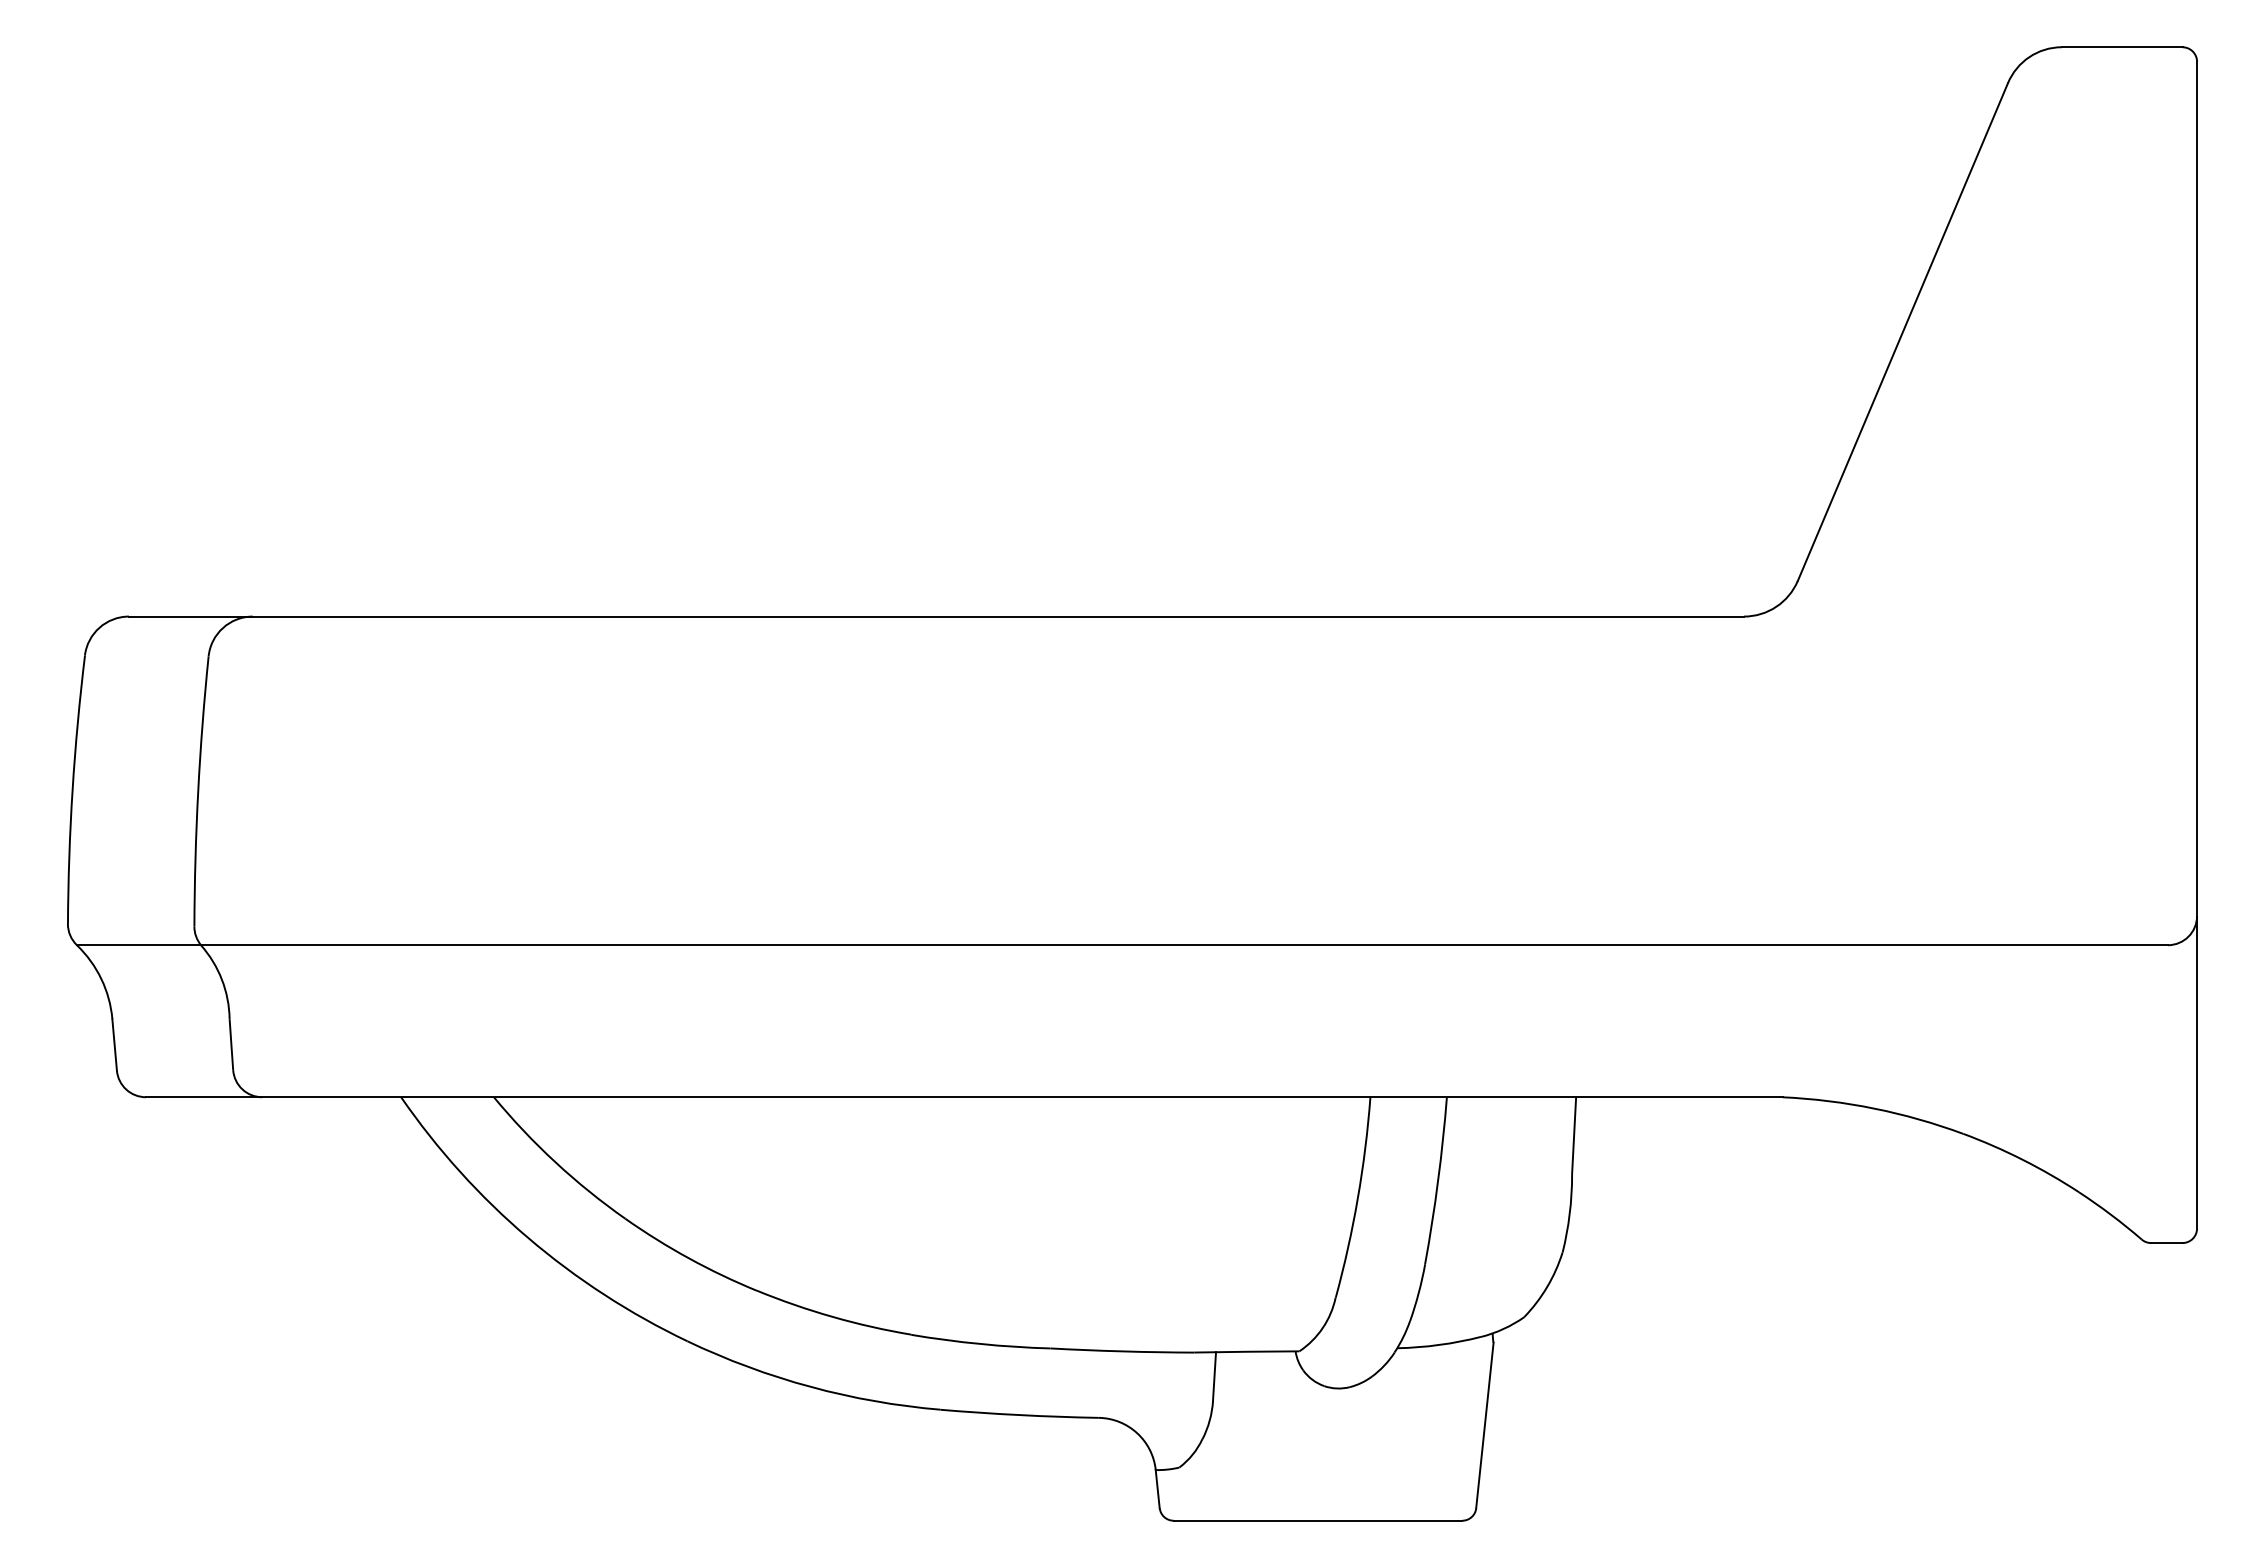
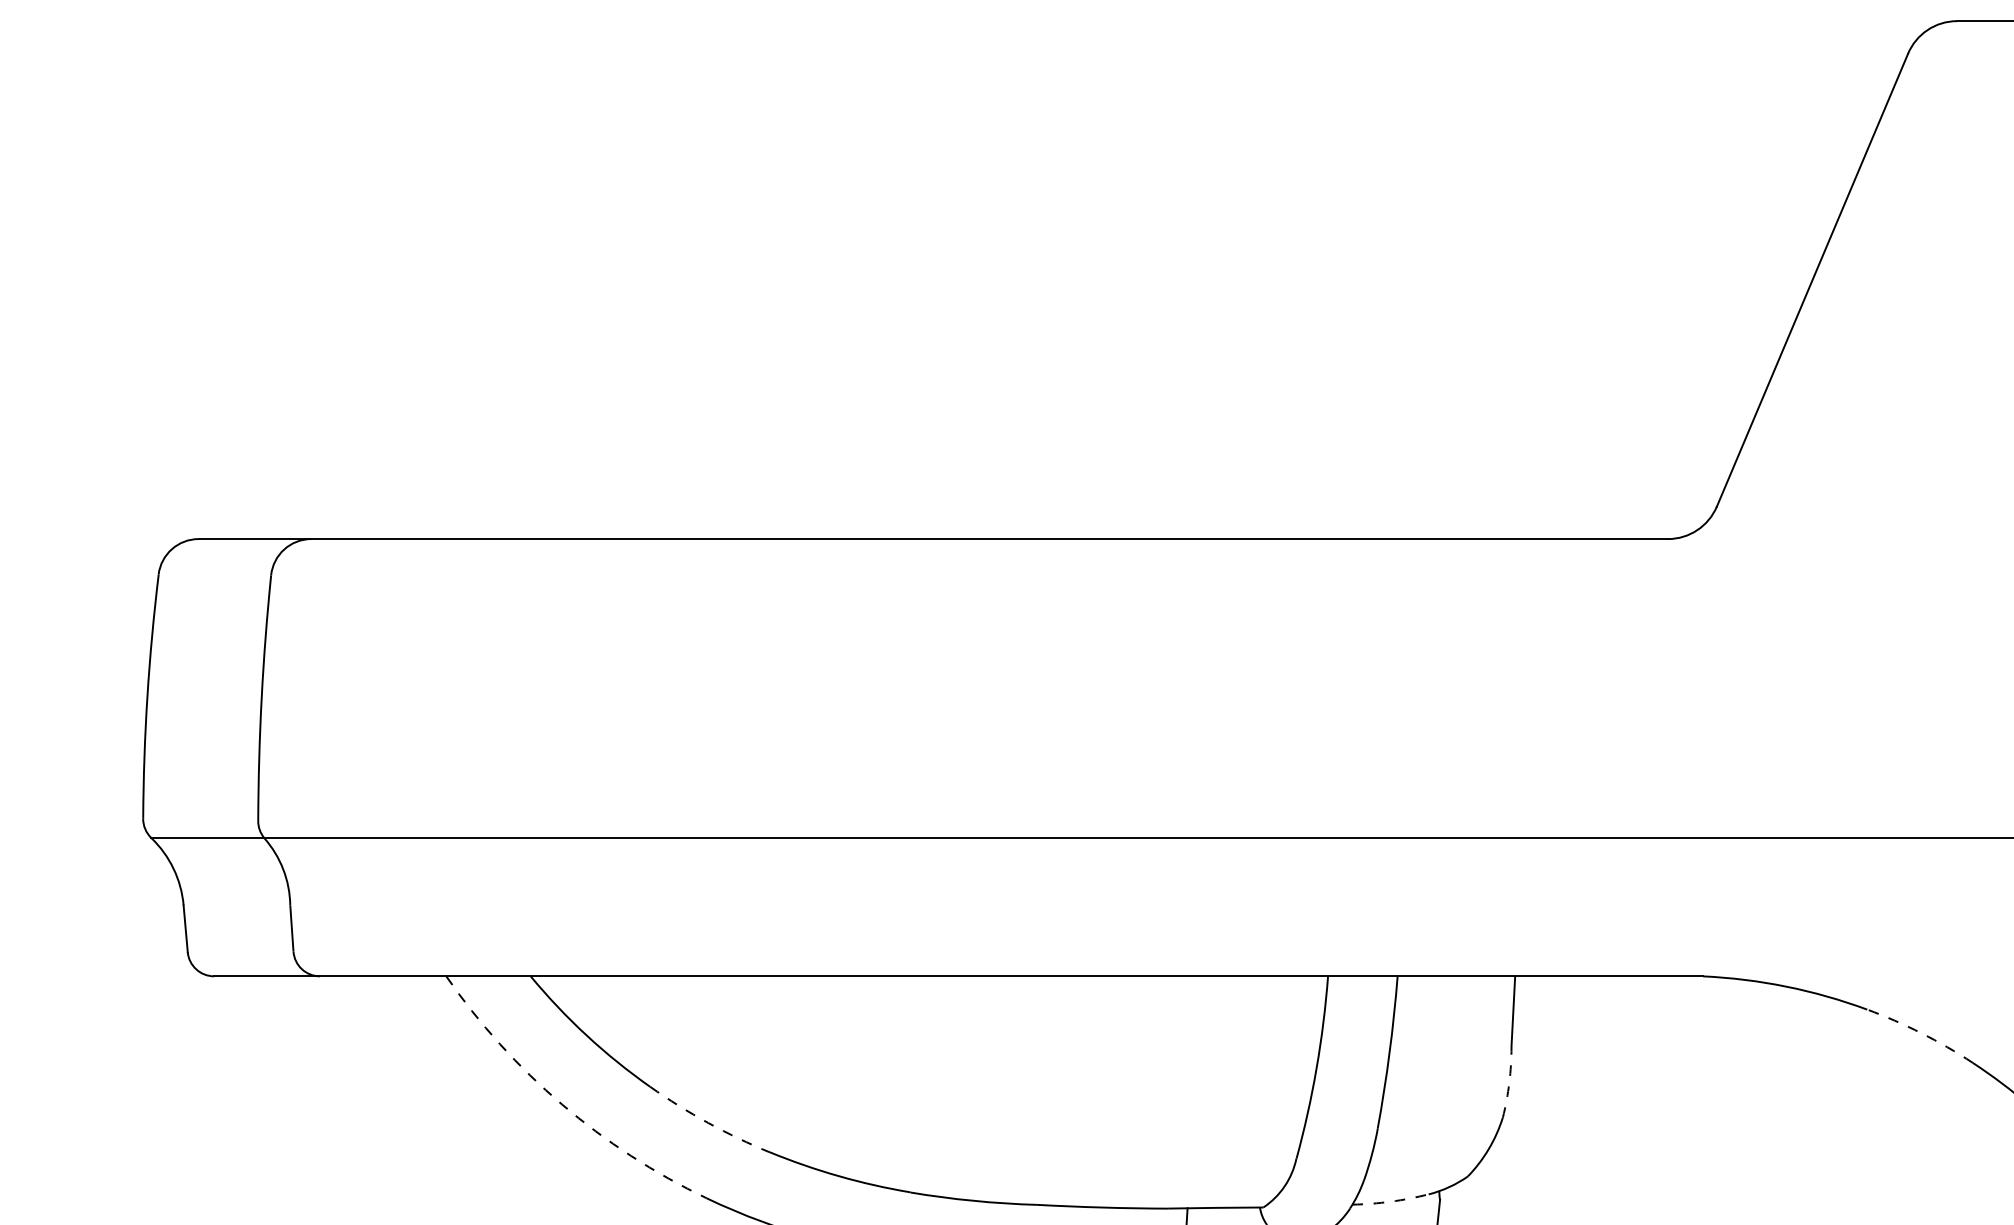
arc: (2022, 1159) -> (1921, 1032), solid -> dashed
arc: (1569, 1214) -> (1509, 1083), solid -> dashed
arc: (528, 1238) -> (562, 1104), solid -> dashed
arc: (689, 1258) -> (708, 1123), solid -> dashed
arc: (1439, 1344) -> (1390, 1201), solid -> dashed

